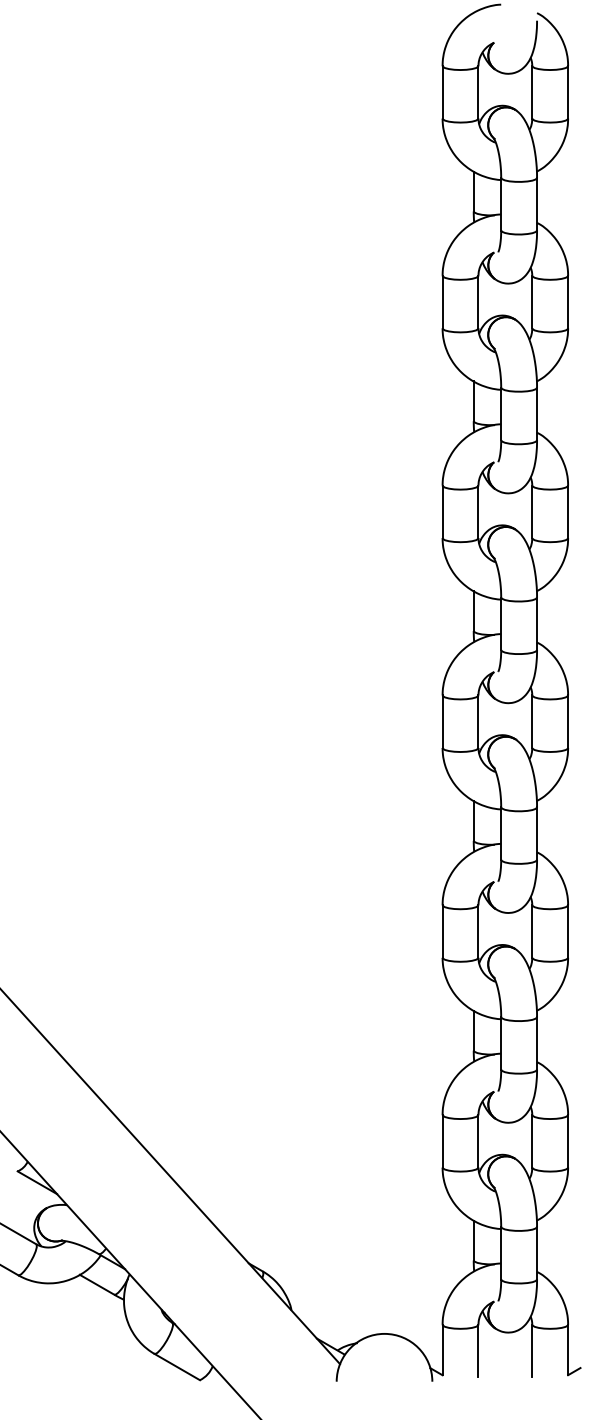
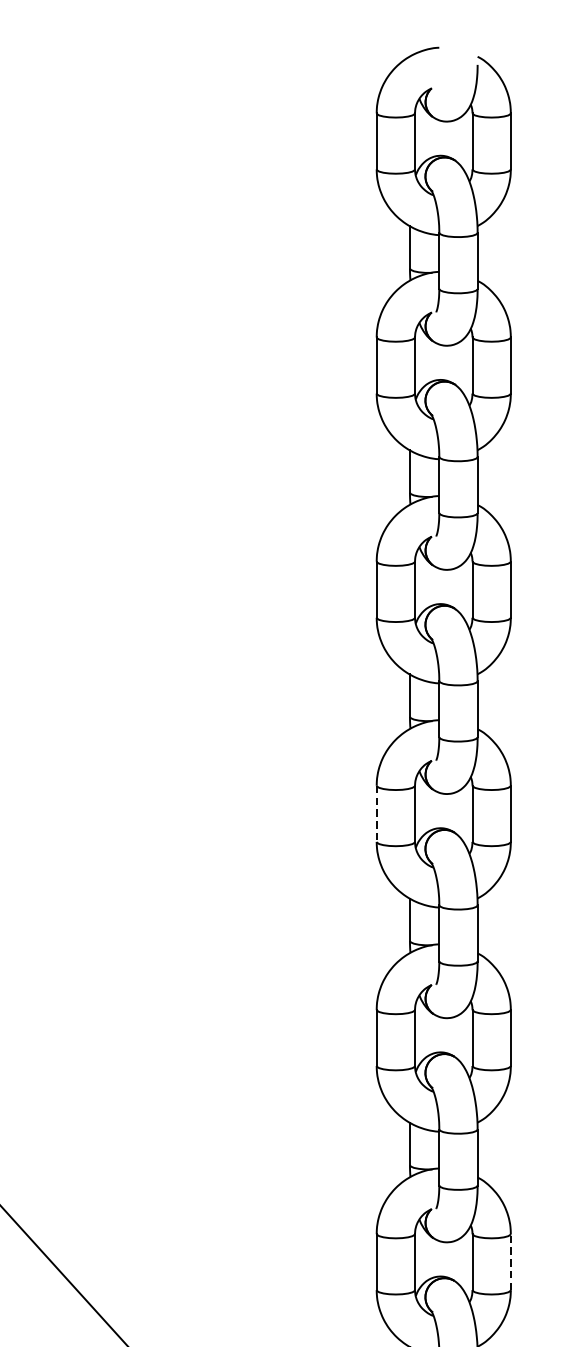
line: (442, 722) -> (376, 814), solid -> dashed
line: (568, 1140) -> (511, 1261), solid -> dashed

